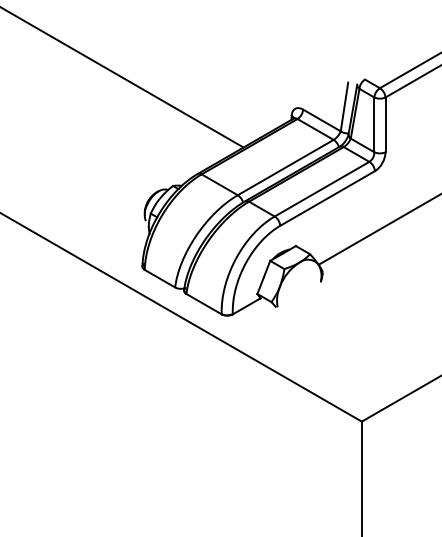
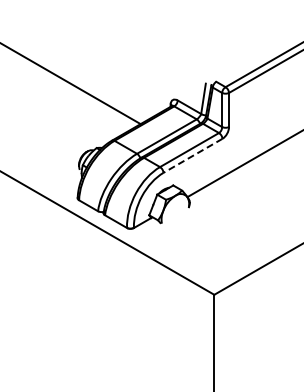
line: (326, 199) -> (192, 156), solid -> dashed

